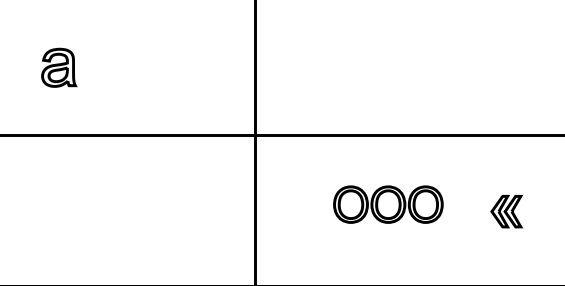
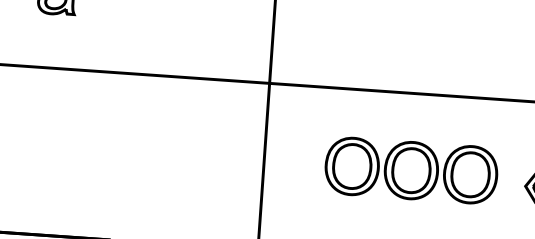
part: (388, 204) -> (411, 170), size x1.43

